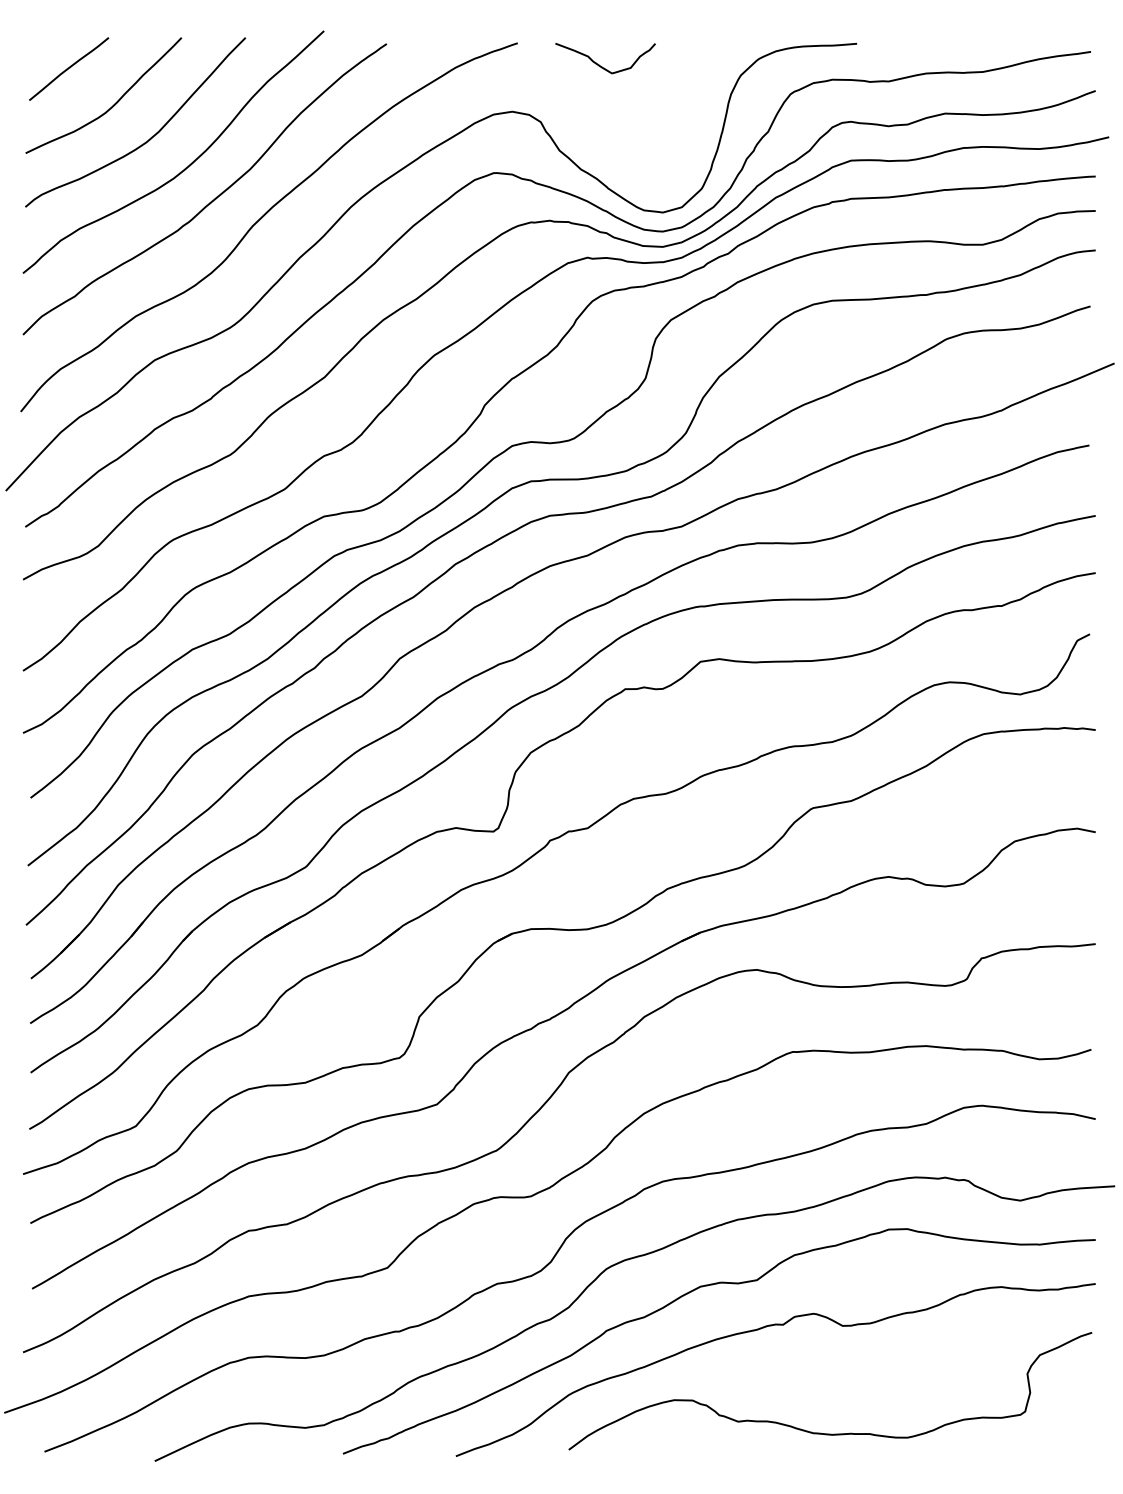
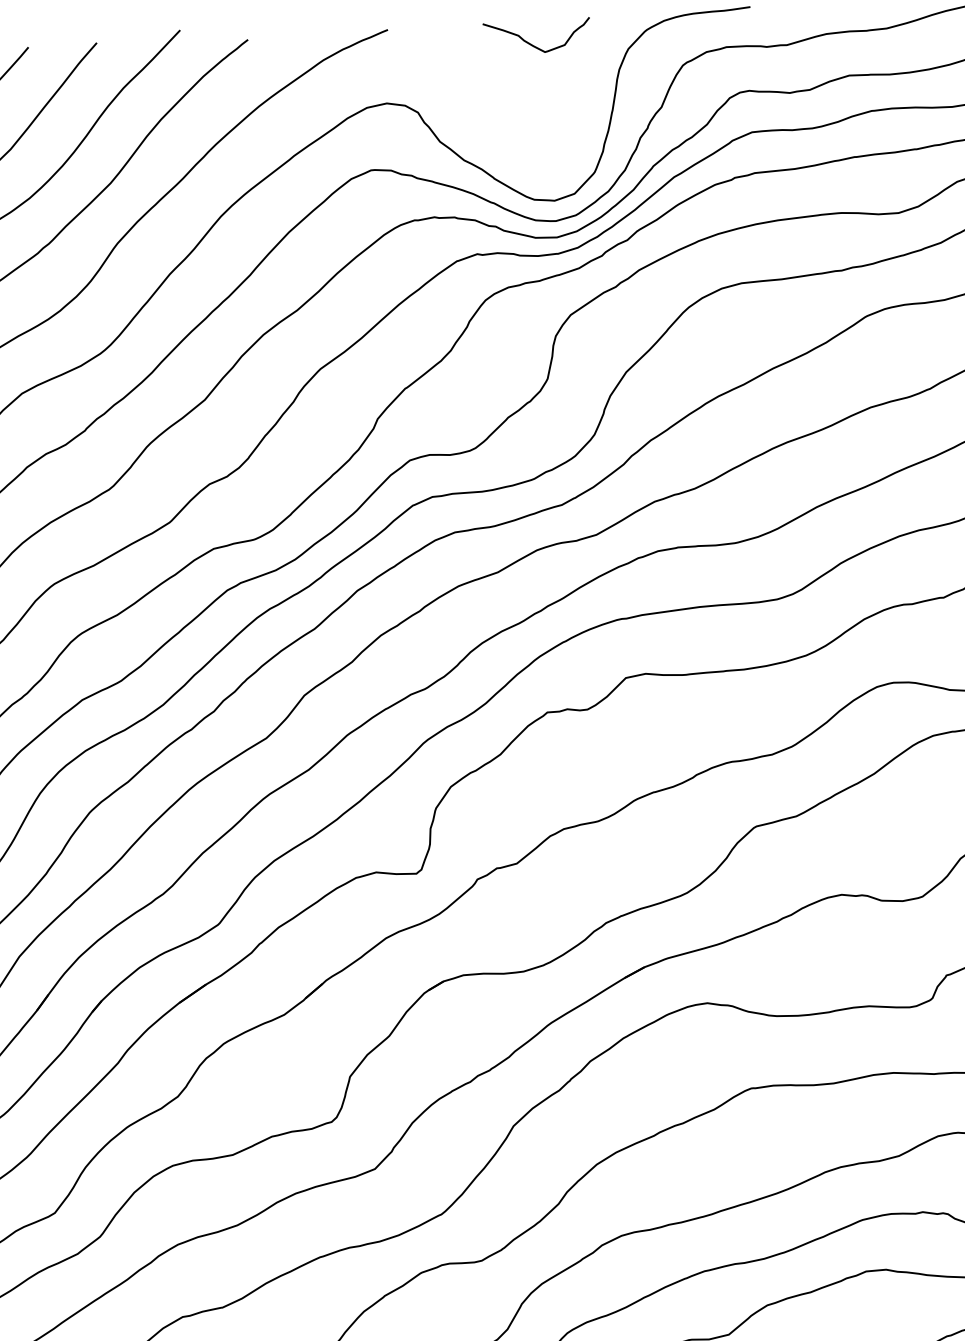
curve: (599, 64) -> (531, 43), moved

